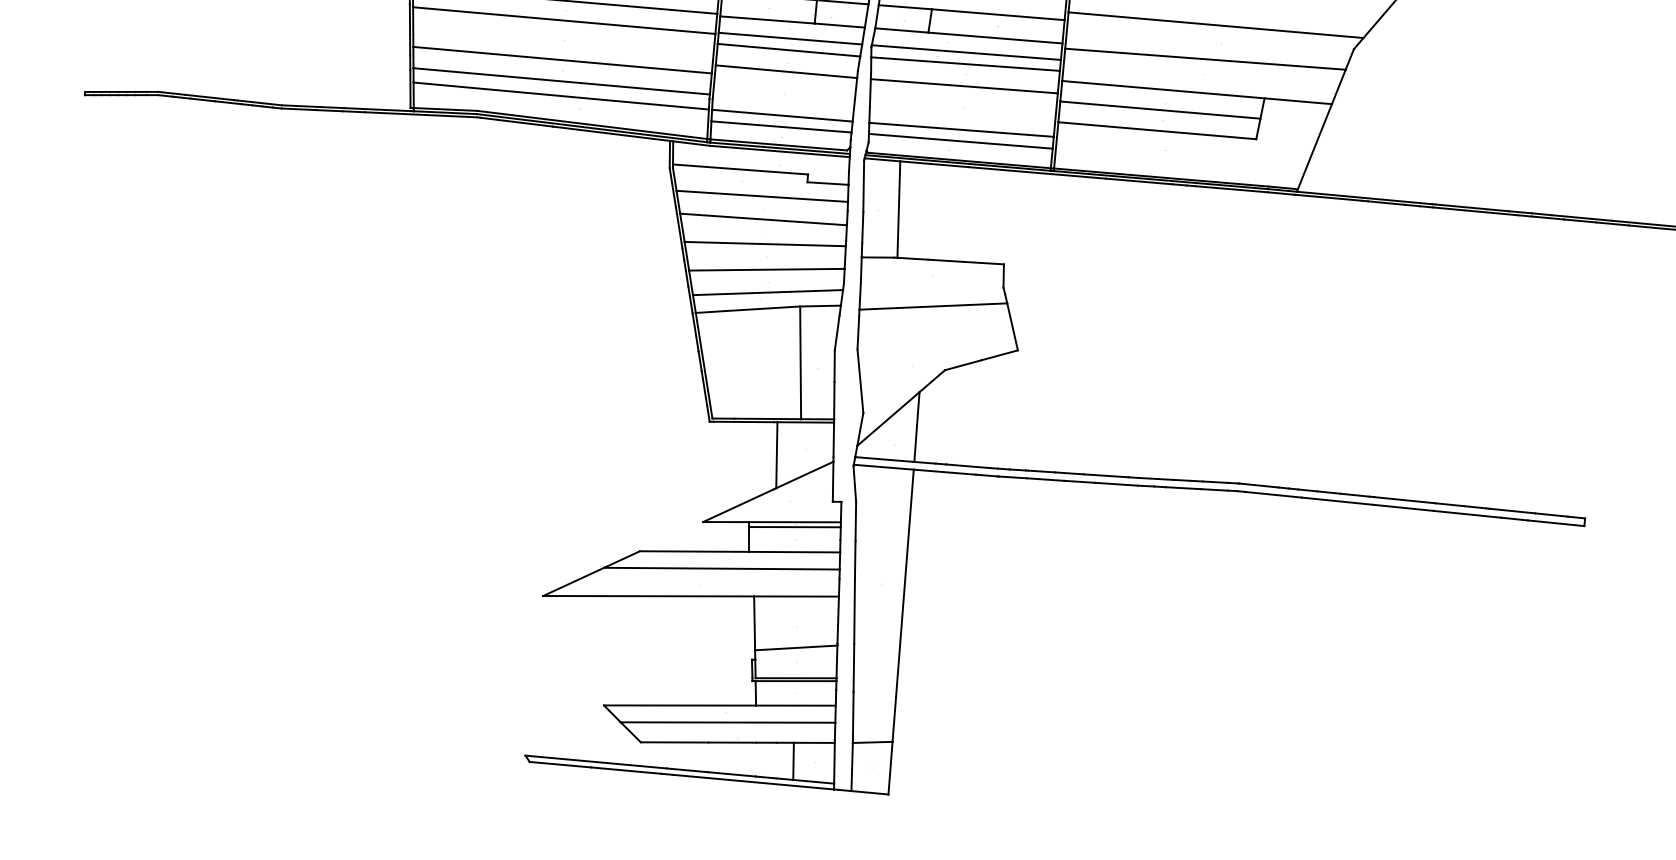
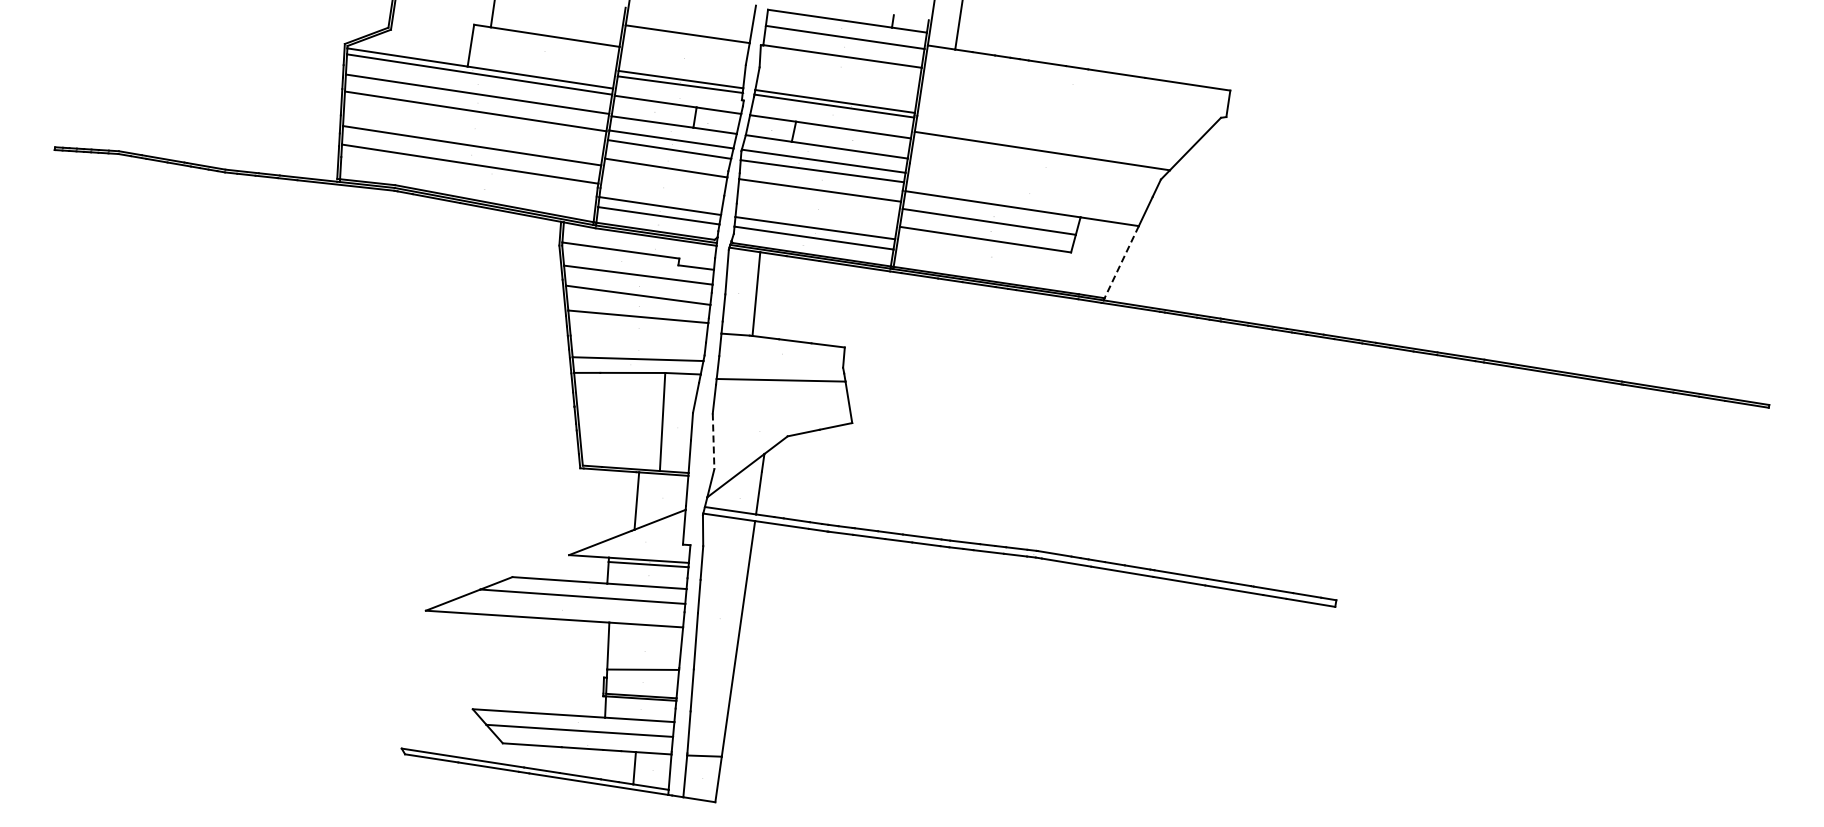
line: (1204, 58) -> (1030, 179), removed
line: (560, 95) -> (468, 176), removed
line: (1314, 147) -> (1121, 262), solid -> dashed
line: (767, 268) -> (638, 338), removed
line: (860, 381) -> (713, 441), solid -> dashed

